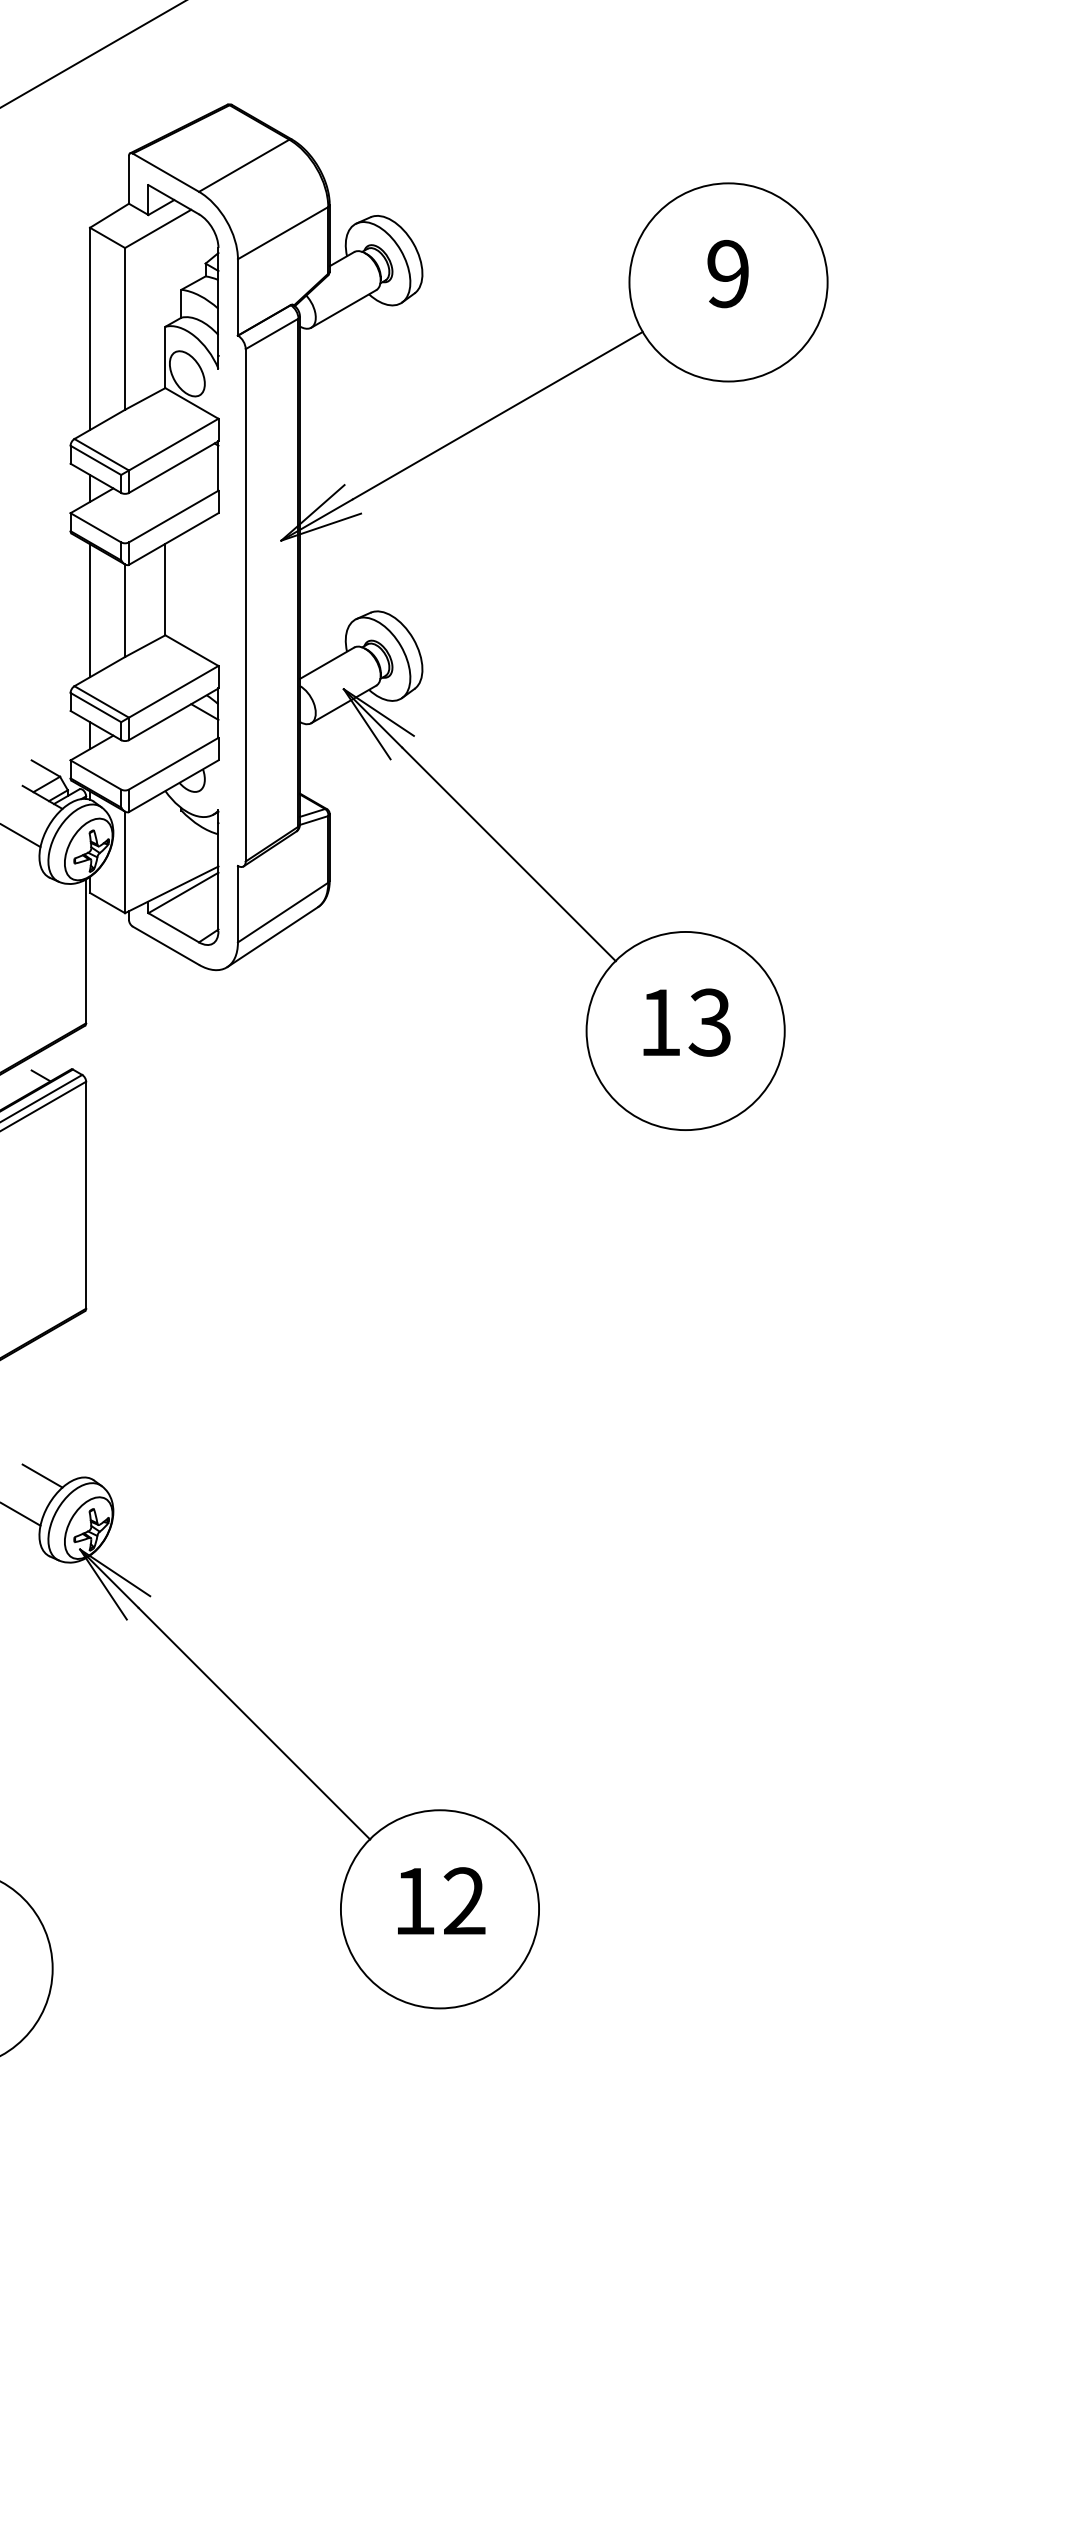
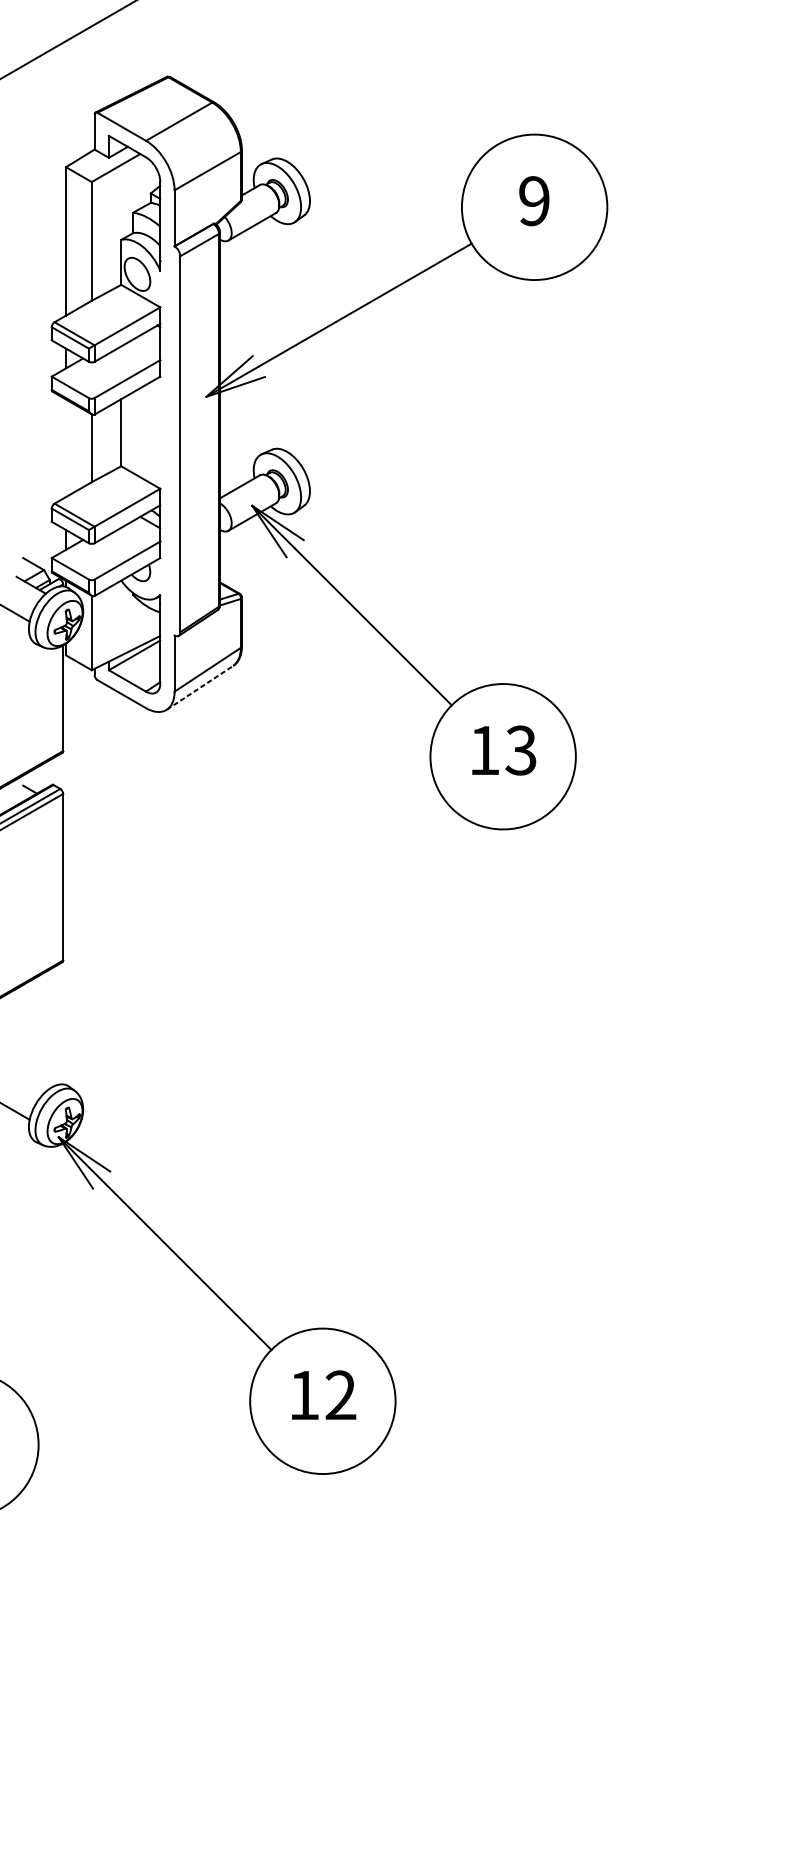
line: (90, 610) -> (66, 448), removed
line: (273, 936) -> (200, 687), solid -> dashed
line: (42, 1475) -> (31, 1082), removed

